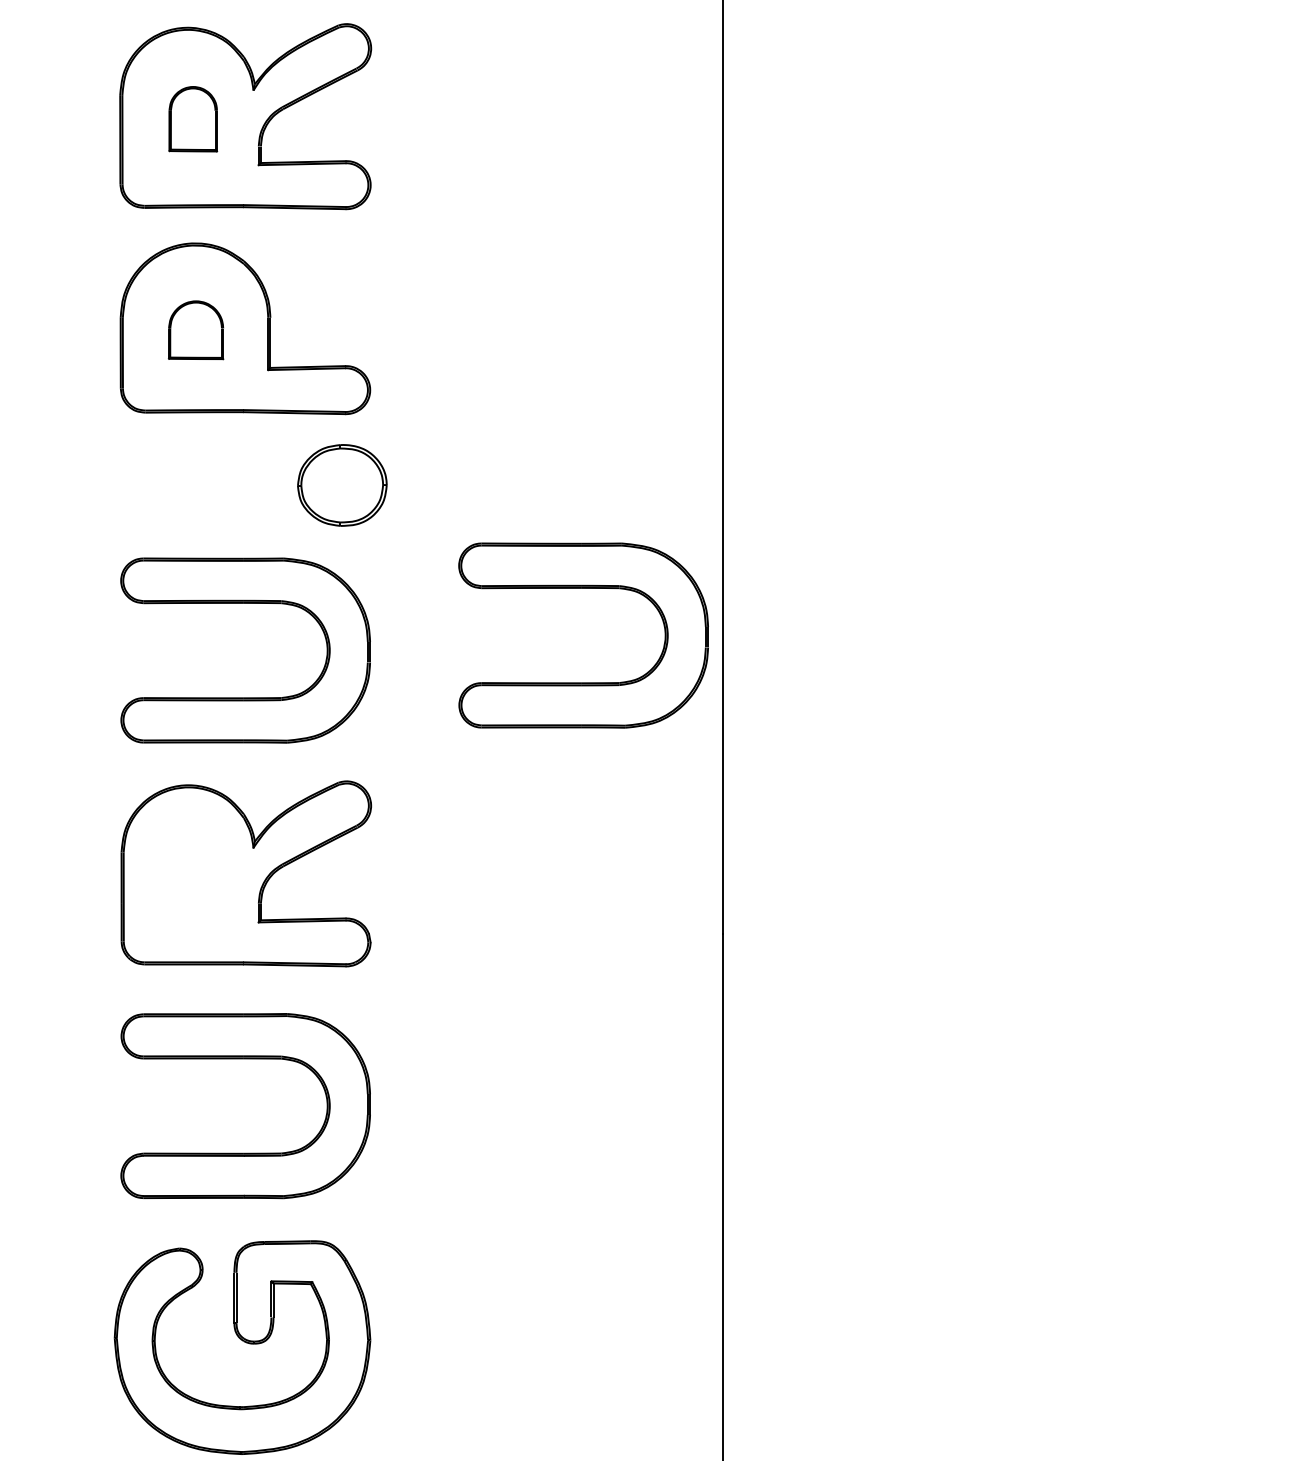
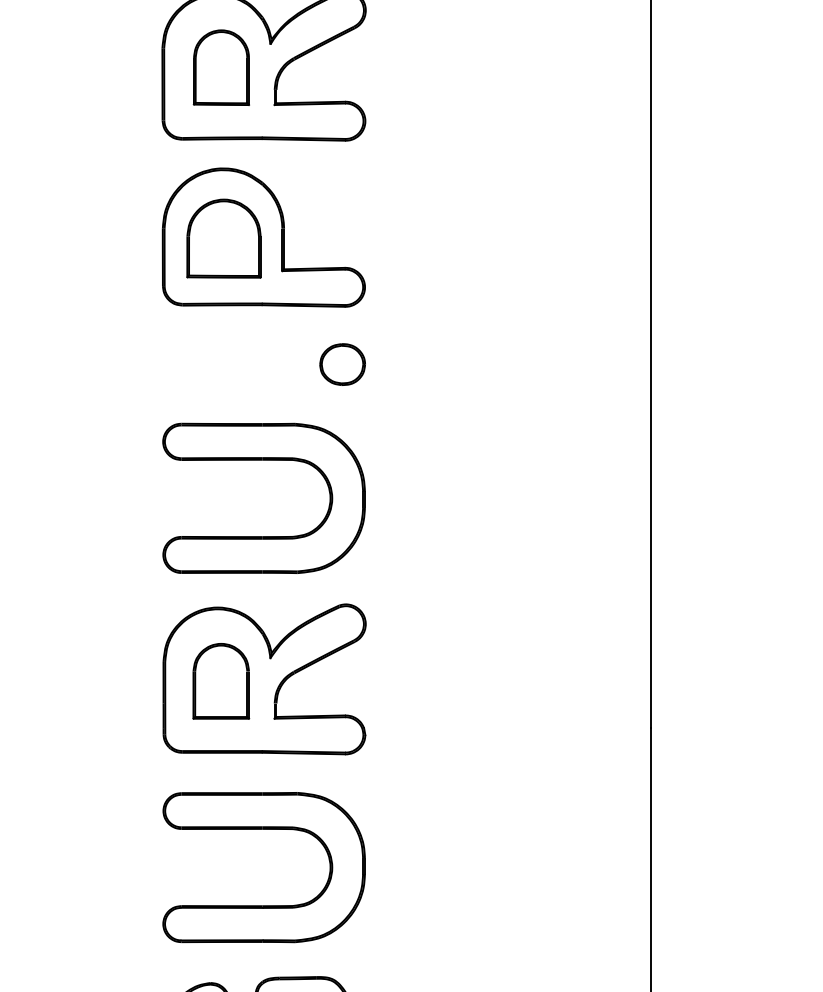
part: (193, 119) -> (221, 68), size x1.43
part: (195, 330) -> (223, 239), size x1.67
part: (342, 485) -> (342, 364), size x0.62
part: (583, 588) -> (537, 448), removed
part: (192, 876) -> (220, 681), added

